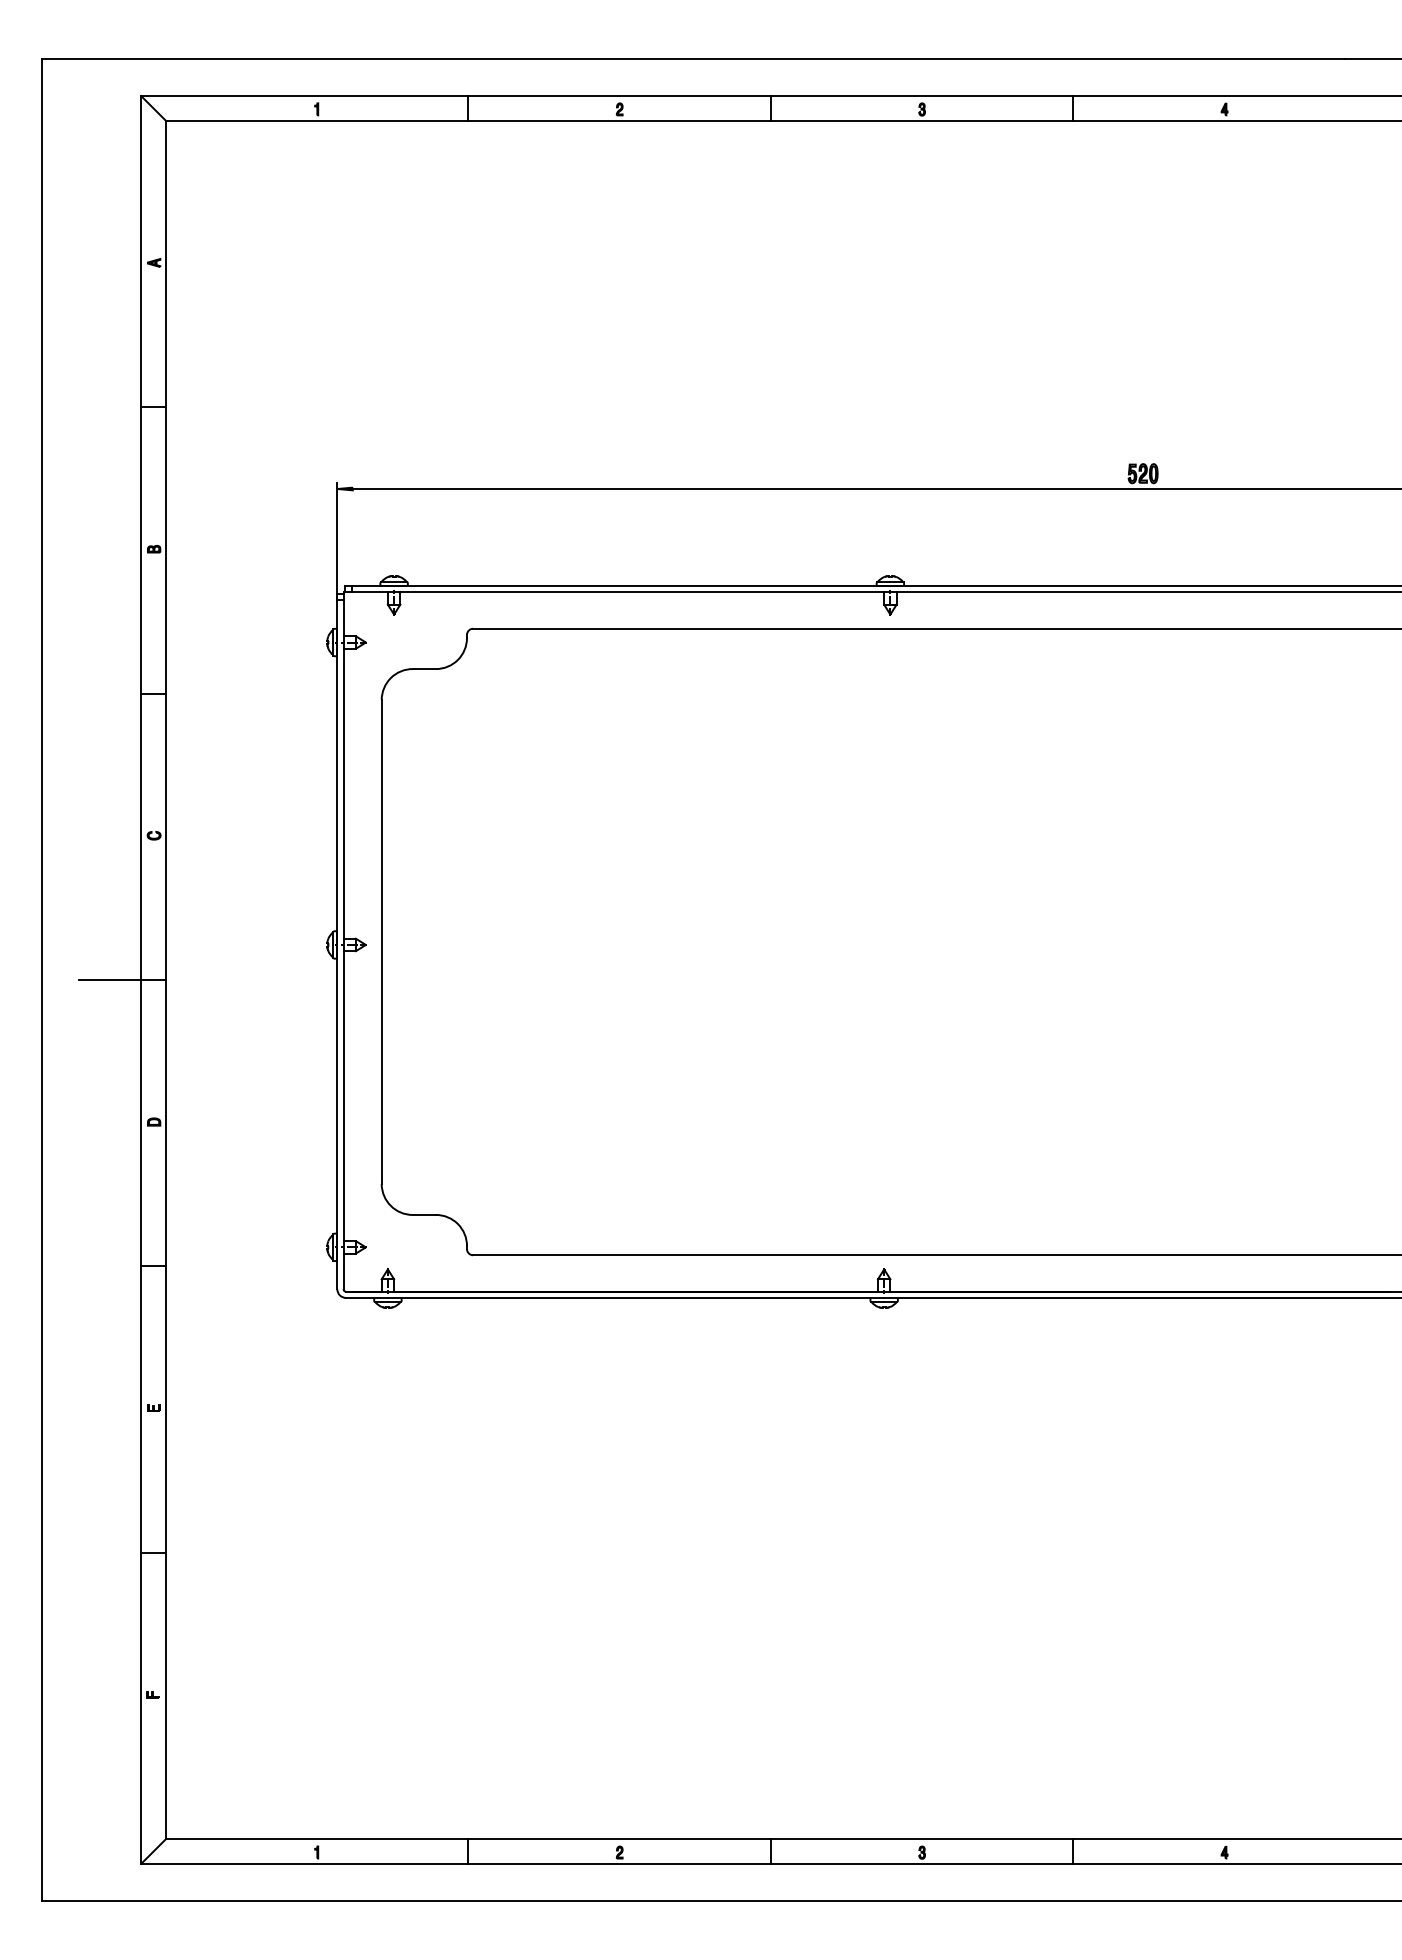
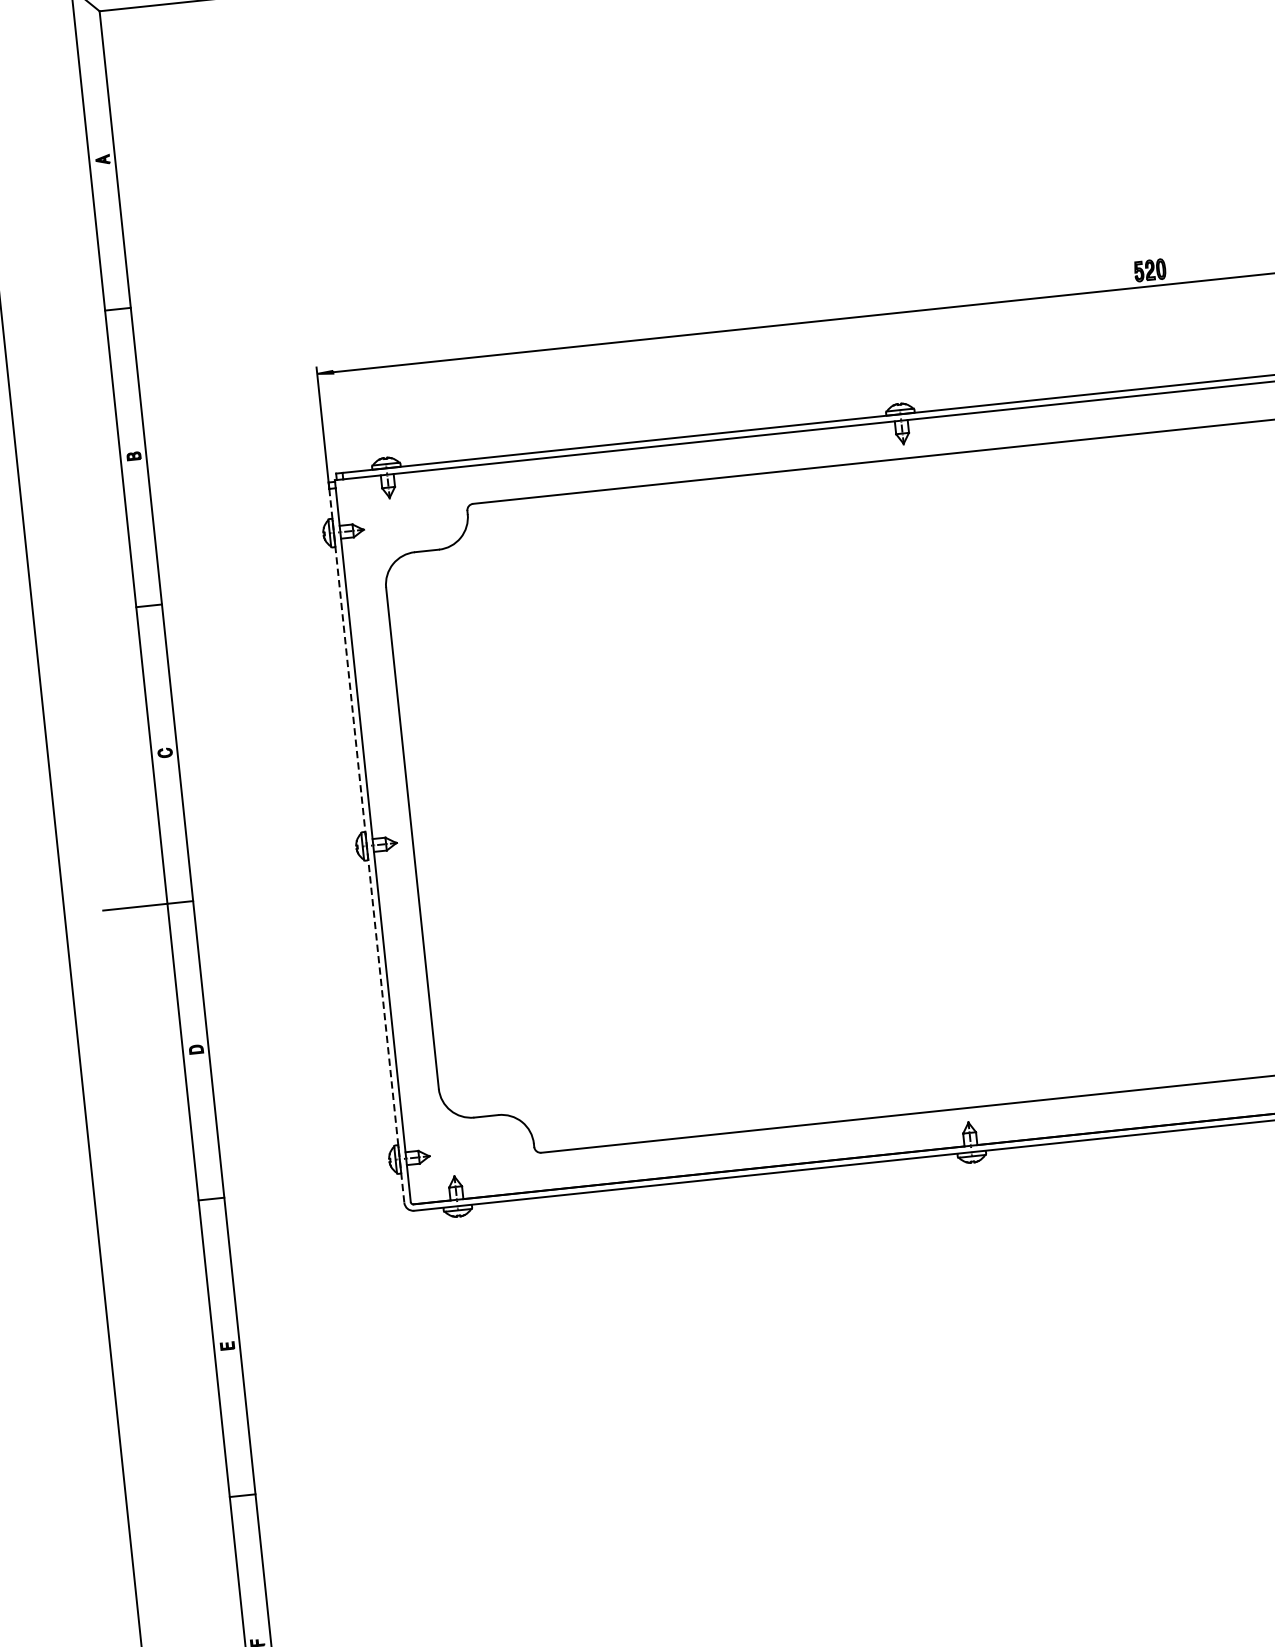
line: (337, 944) -> (366, 845), solid -> dashed

